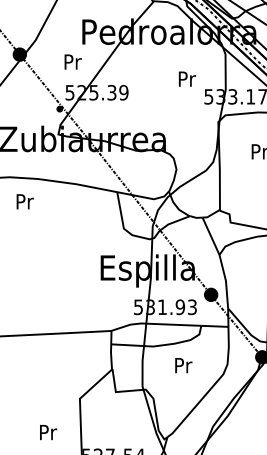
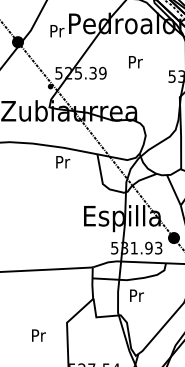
text: (72, 61) -> (56, 30), moved
text: (187, 78) -> (135, 61), moved
text: (24, 201) -> (62, 161), moved
text: (183, 365) -> (136, 295), moved
text: (48, 432) -> (38, 335), moved

